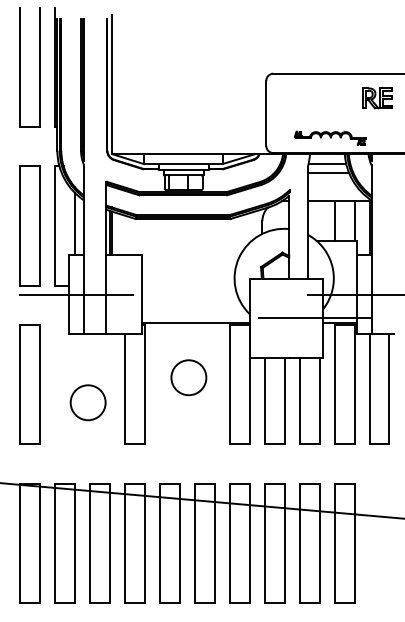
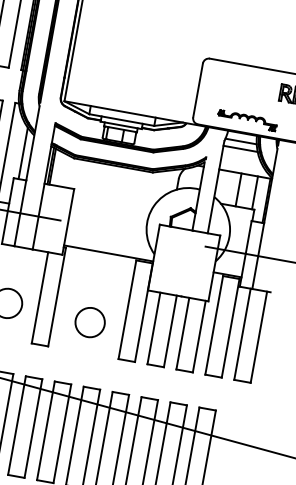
line: (315, 318) -> (208, 267), removed
circle: (188, 377) -> (89, 322), moved

